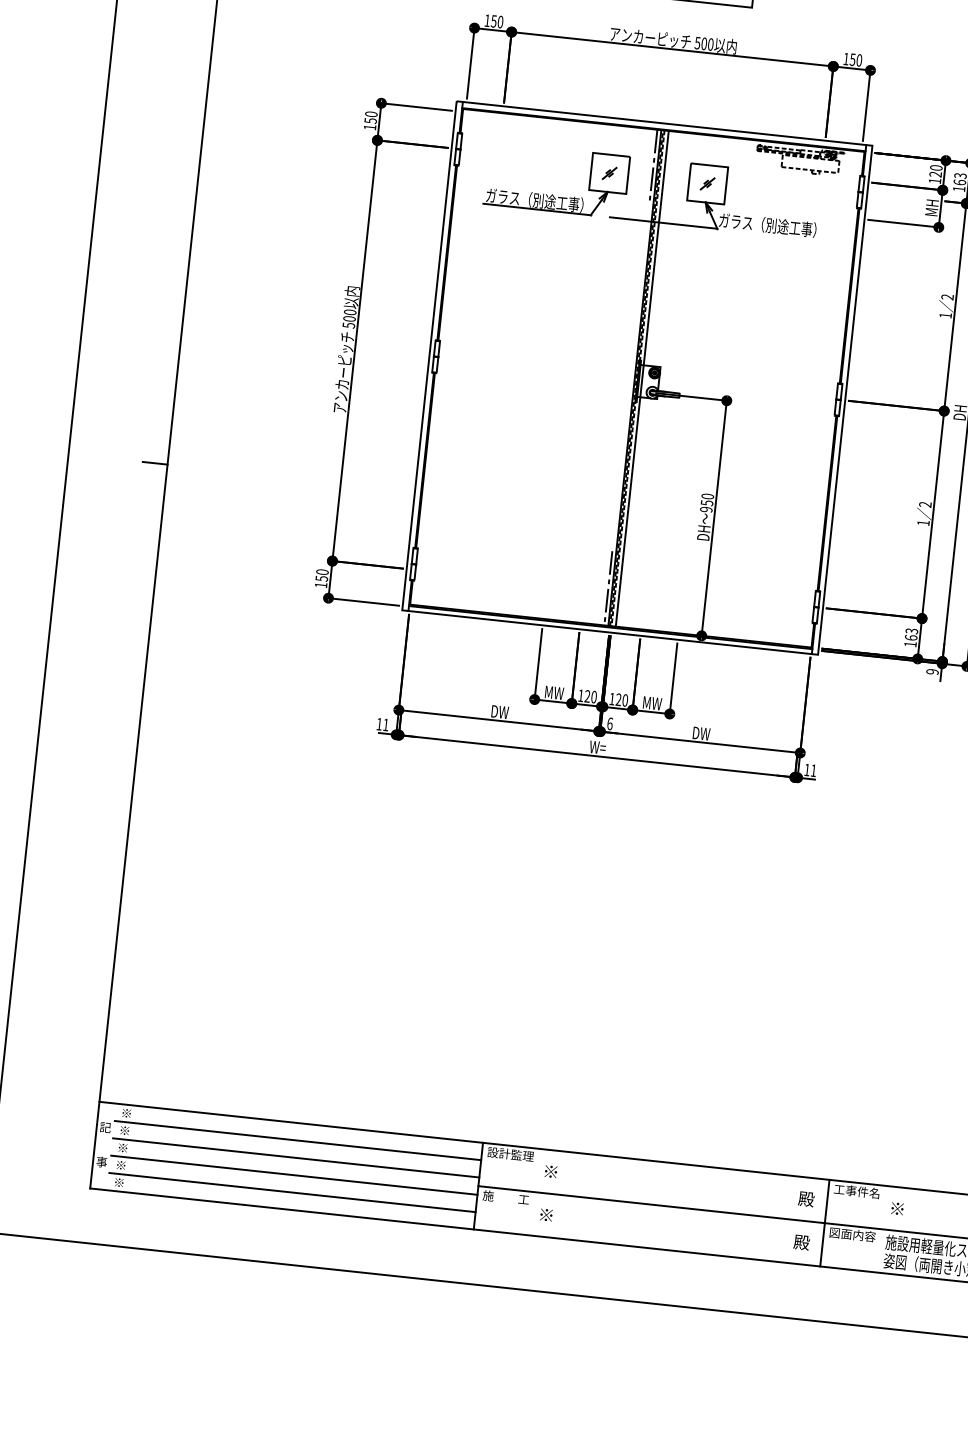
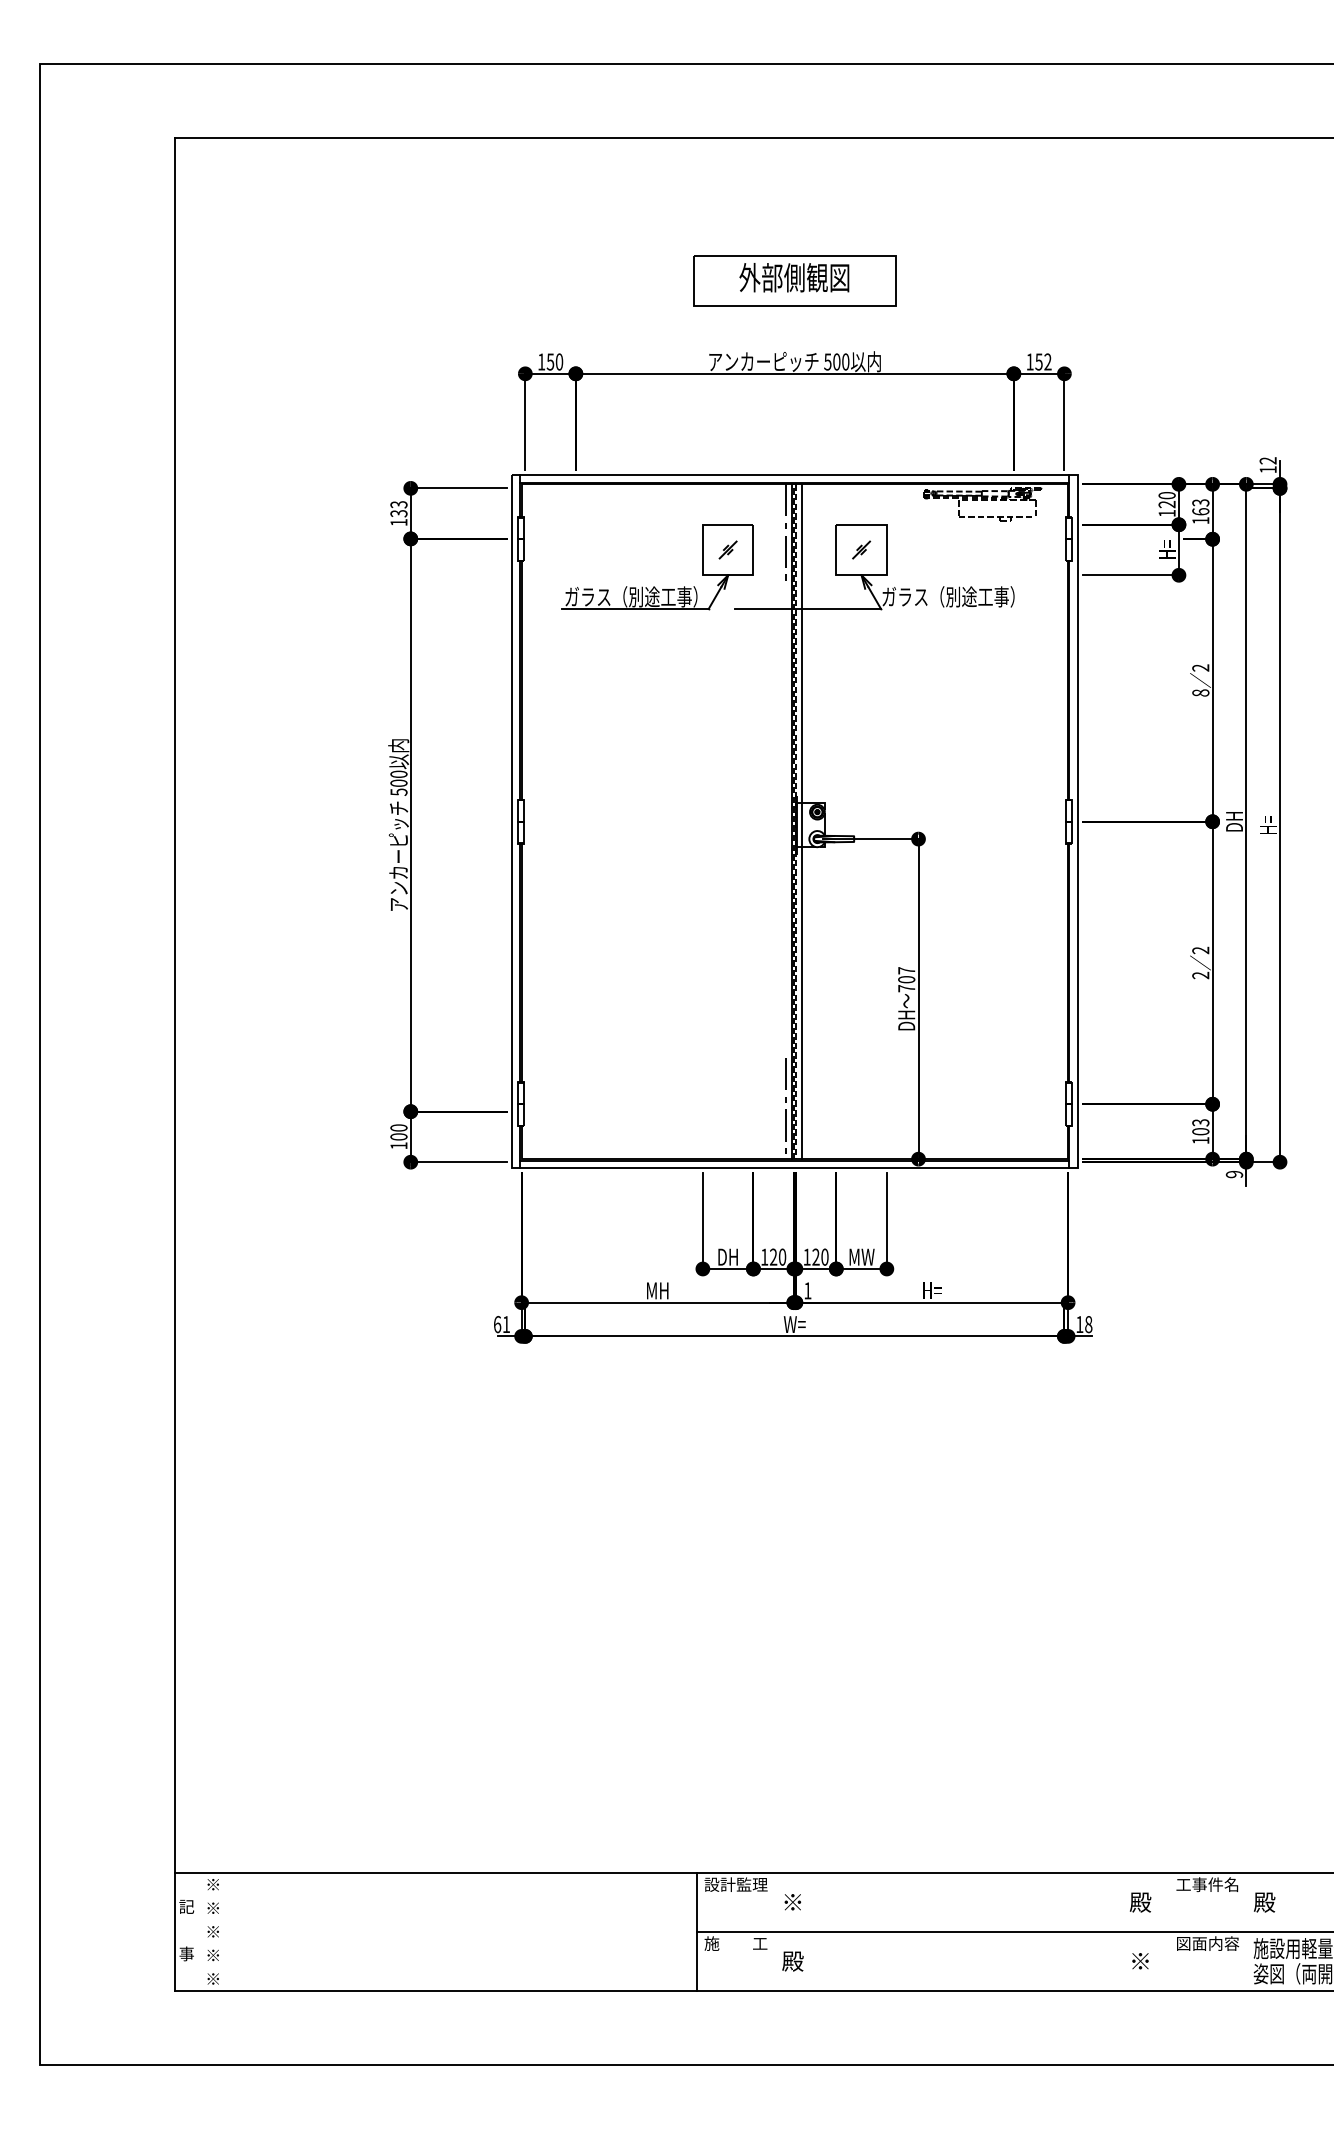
text: (859, 60) -> (1047, 361), 150 -> 152
text: (370, 117) -> (398, 508), 150 -> 133
text: (931, 207) -> (1166, 549), MH -> H=
text: (945, 315) -> (1200, 692), 1 -> 8
line: (154, 463) -> (157, 1005), removed
text: (706, 502) -> (906, 979), 950 -> 707
text: (923, 523) -> (1200, 975), 1 -> 2
text: (321, 578) -> (398, 1136), 150 -> 100
text: (910, 637) -> (1200, 1131), 163 -> 103
text: (554, 692) -> (728, 1256), MW -> DH
text: (499, 711) -> (657, 1290), DW -> MH
text: (609, 723) -> (807, 1290), 6 -> 1
text: (379, 724) -> (497, 1324), 11 -> 61
text: (701, 733) -> (932, 1290), DW -> H=
text: (813, 770) -> (1088, 1324), 11 -> 18
line: (297, 1140) -> (447, 1896), removed
line: (295, 1158) -> (447, 1920), removed
line: (294, 1174) -> (447, 1943), removed
line: (292, 1192) -> (447, 1967), removed
text: (897, 1208) -> (1264, 1902), ※ -> 殿
text: (546, 1215) -> (792, 1961), ※ -> 殿
line: (824, 1223) -> (1168, 1932), removed
text: (801, 1242) -> (1140, 1961), 殿 -> ※

